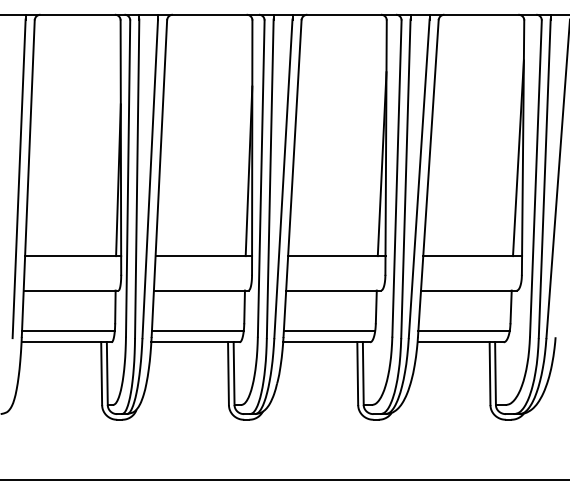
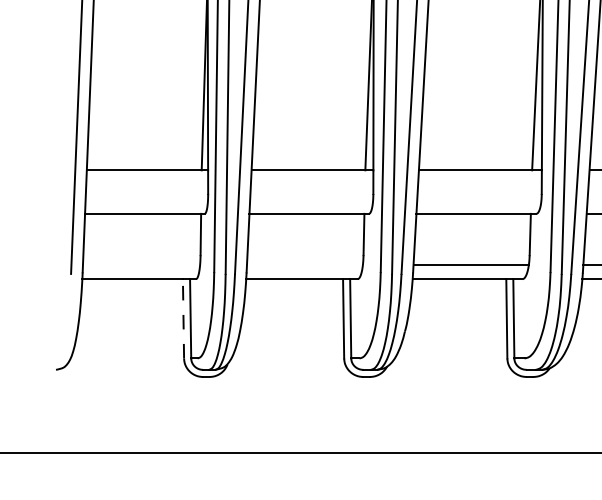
line: (68, 330) -> (141, 264), removed
line: (197, 330) -> (304, 264), removed
line: (101, 373) -> (183, 318), solid -> dashed

